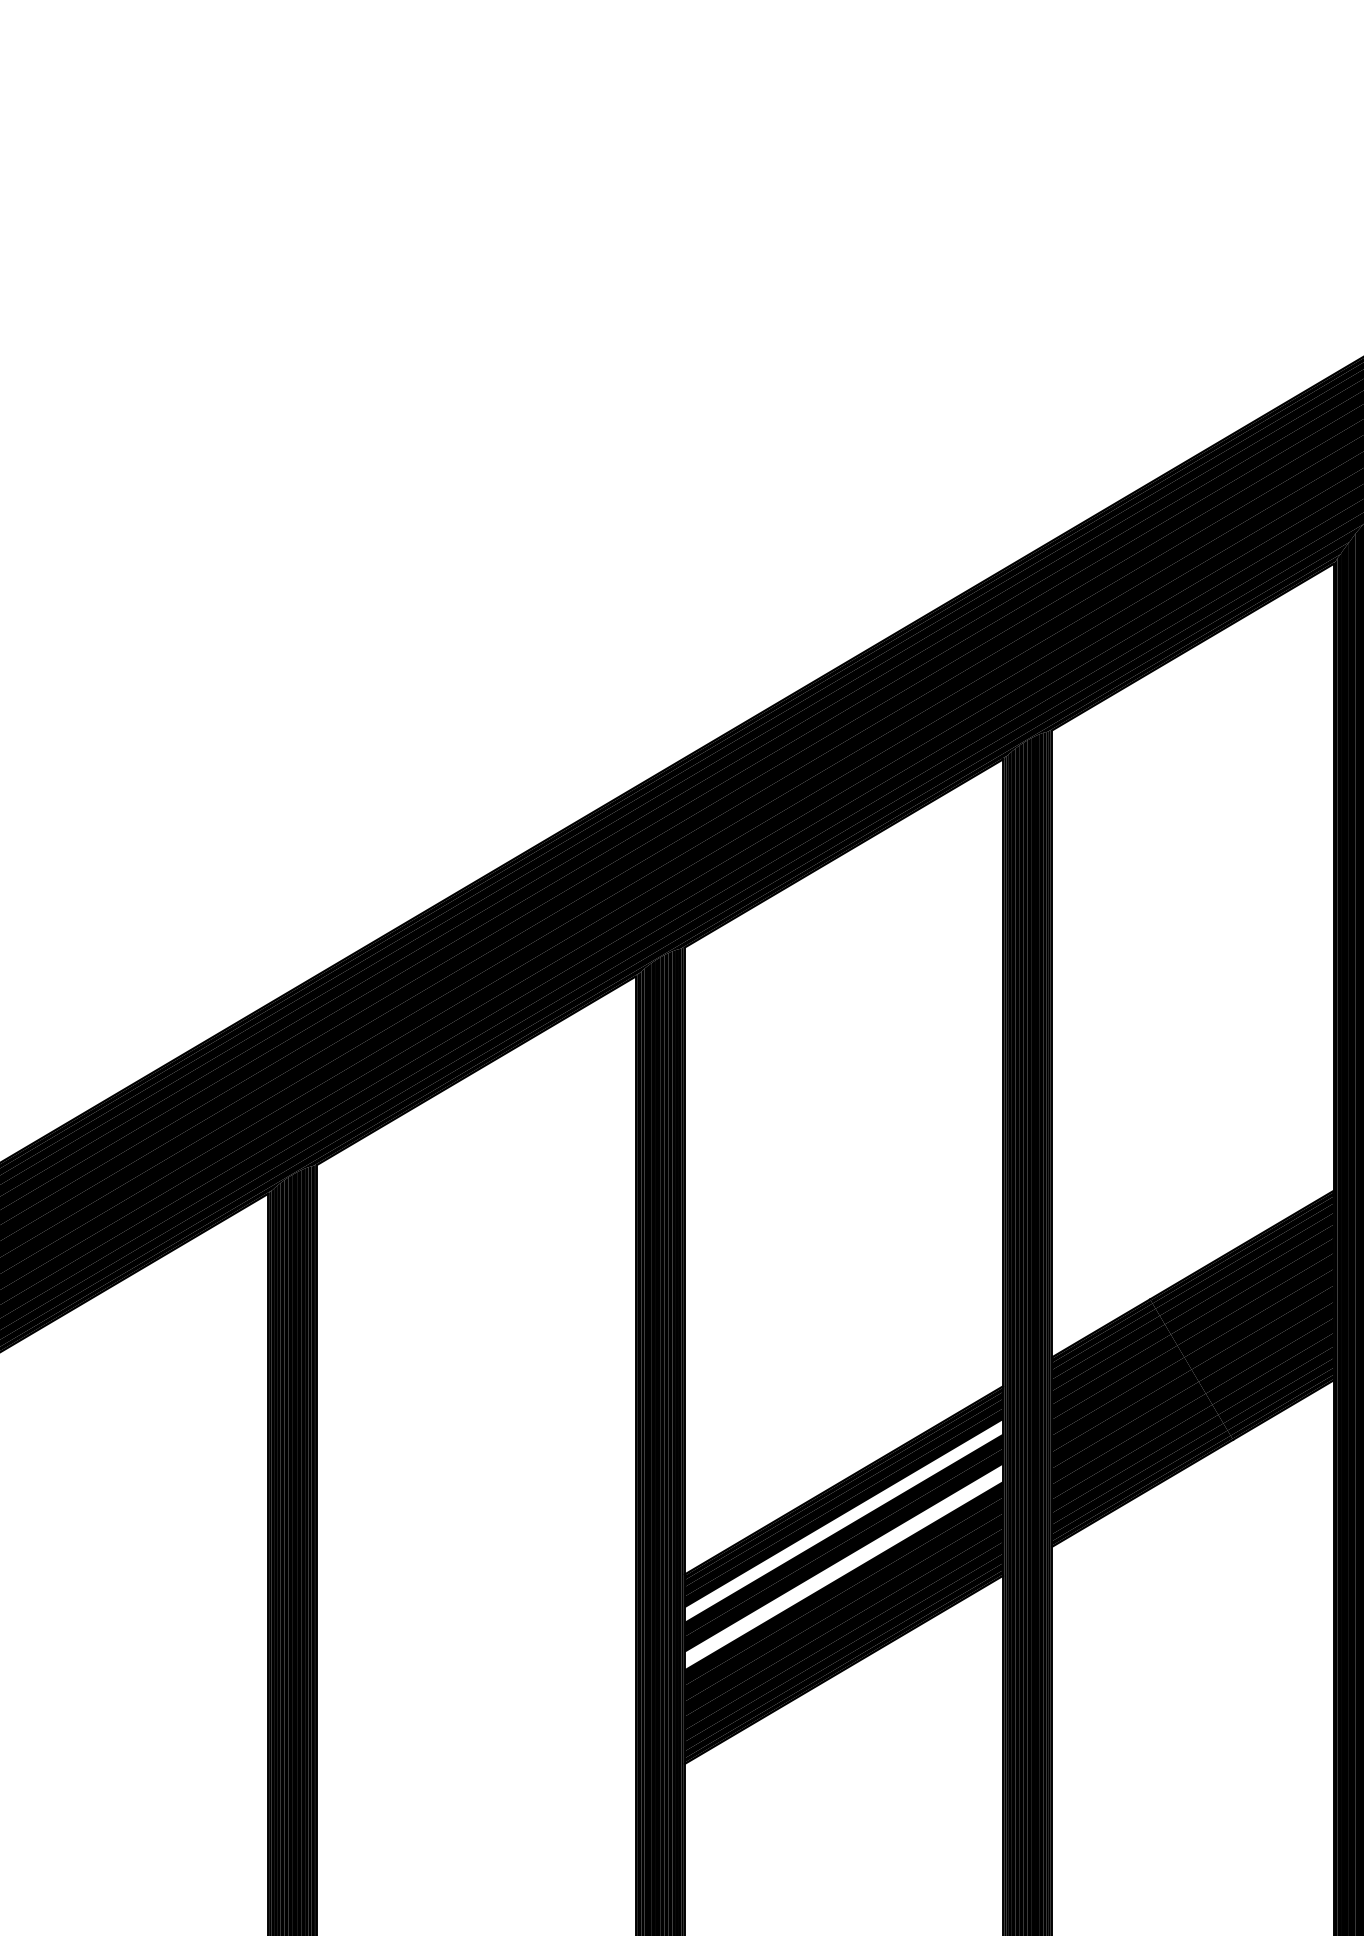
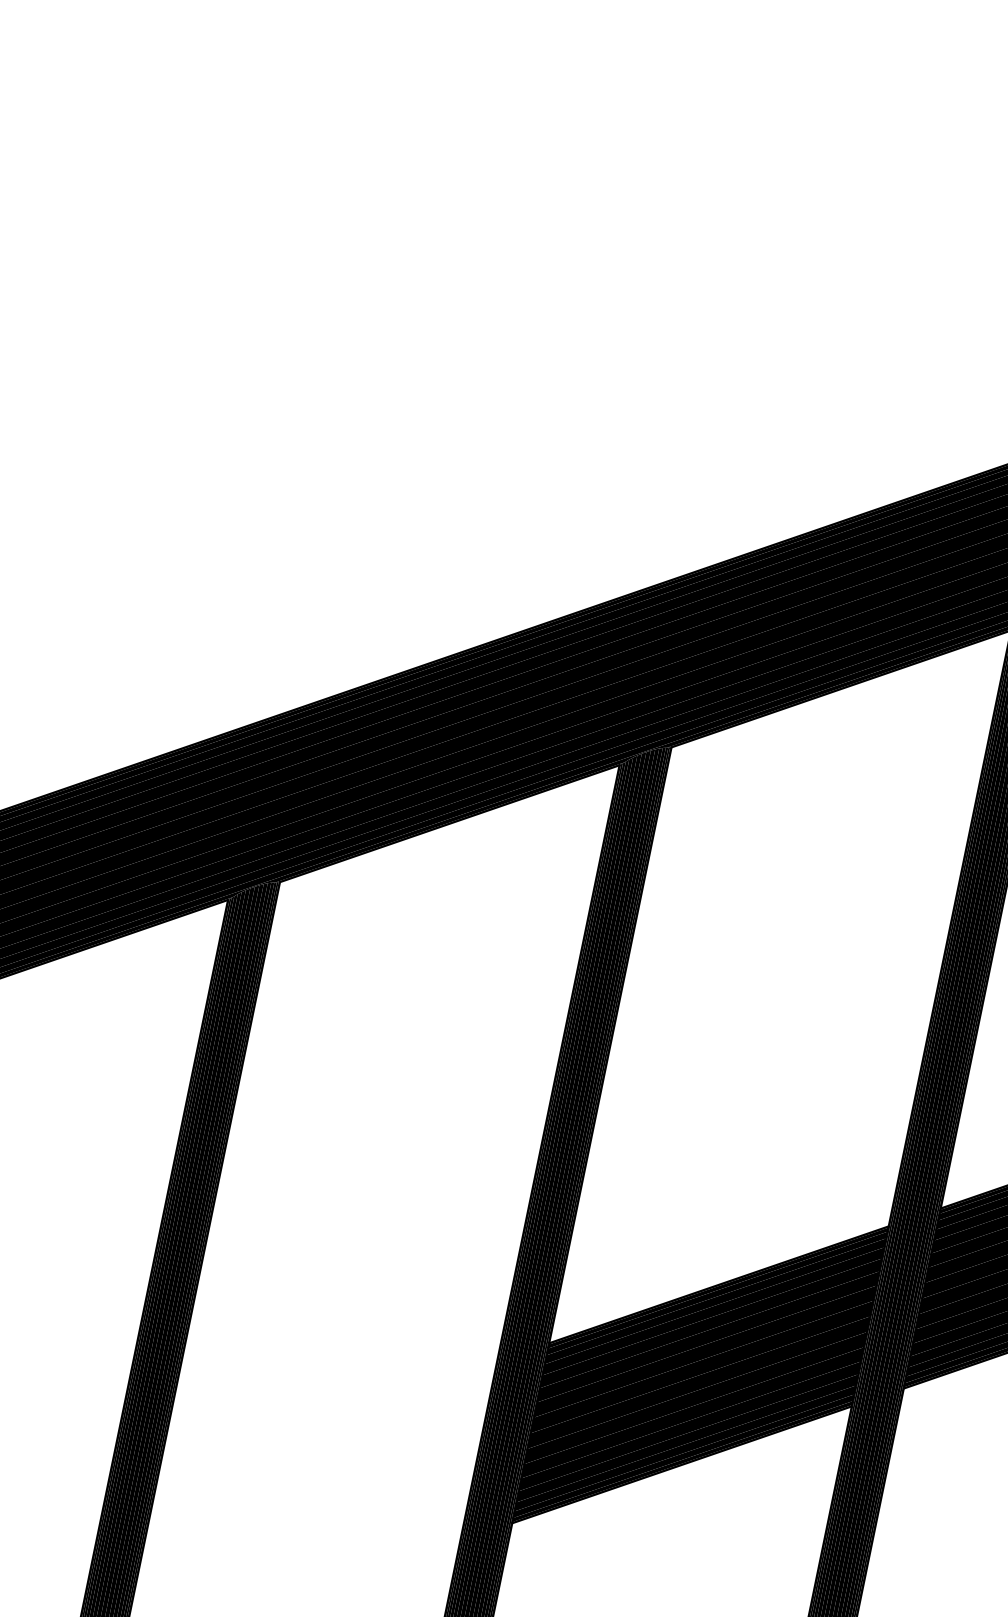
fill: (843, 1520) -> (710, 1322), added
fill: (843, 1566) -> (701, 1366), added

